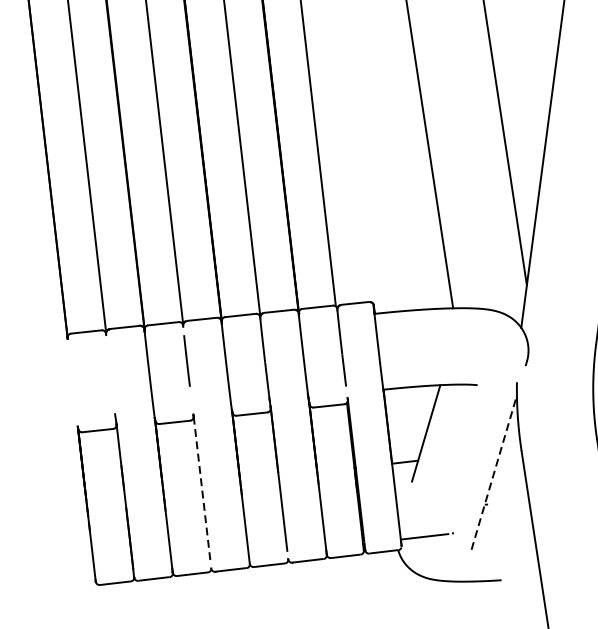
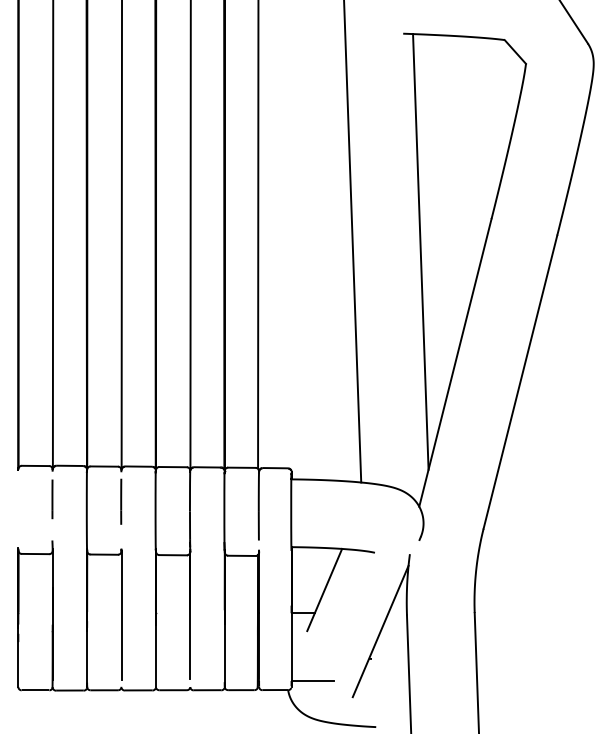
line: (109, 367) -> (52, 499), added
line: (494, 472) -> (380, 631), dashed -> solid
line: (201, 487) -> (121, 614), dashed -> solid

